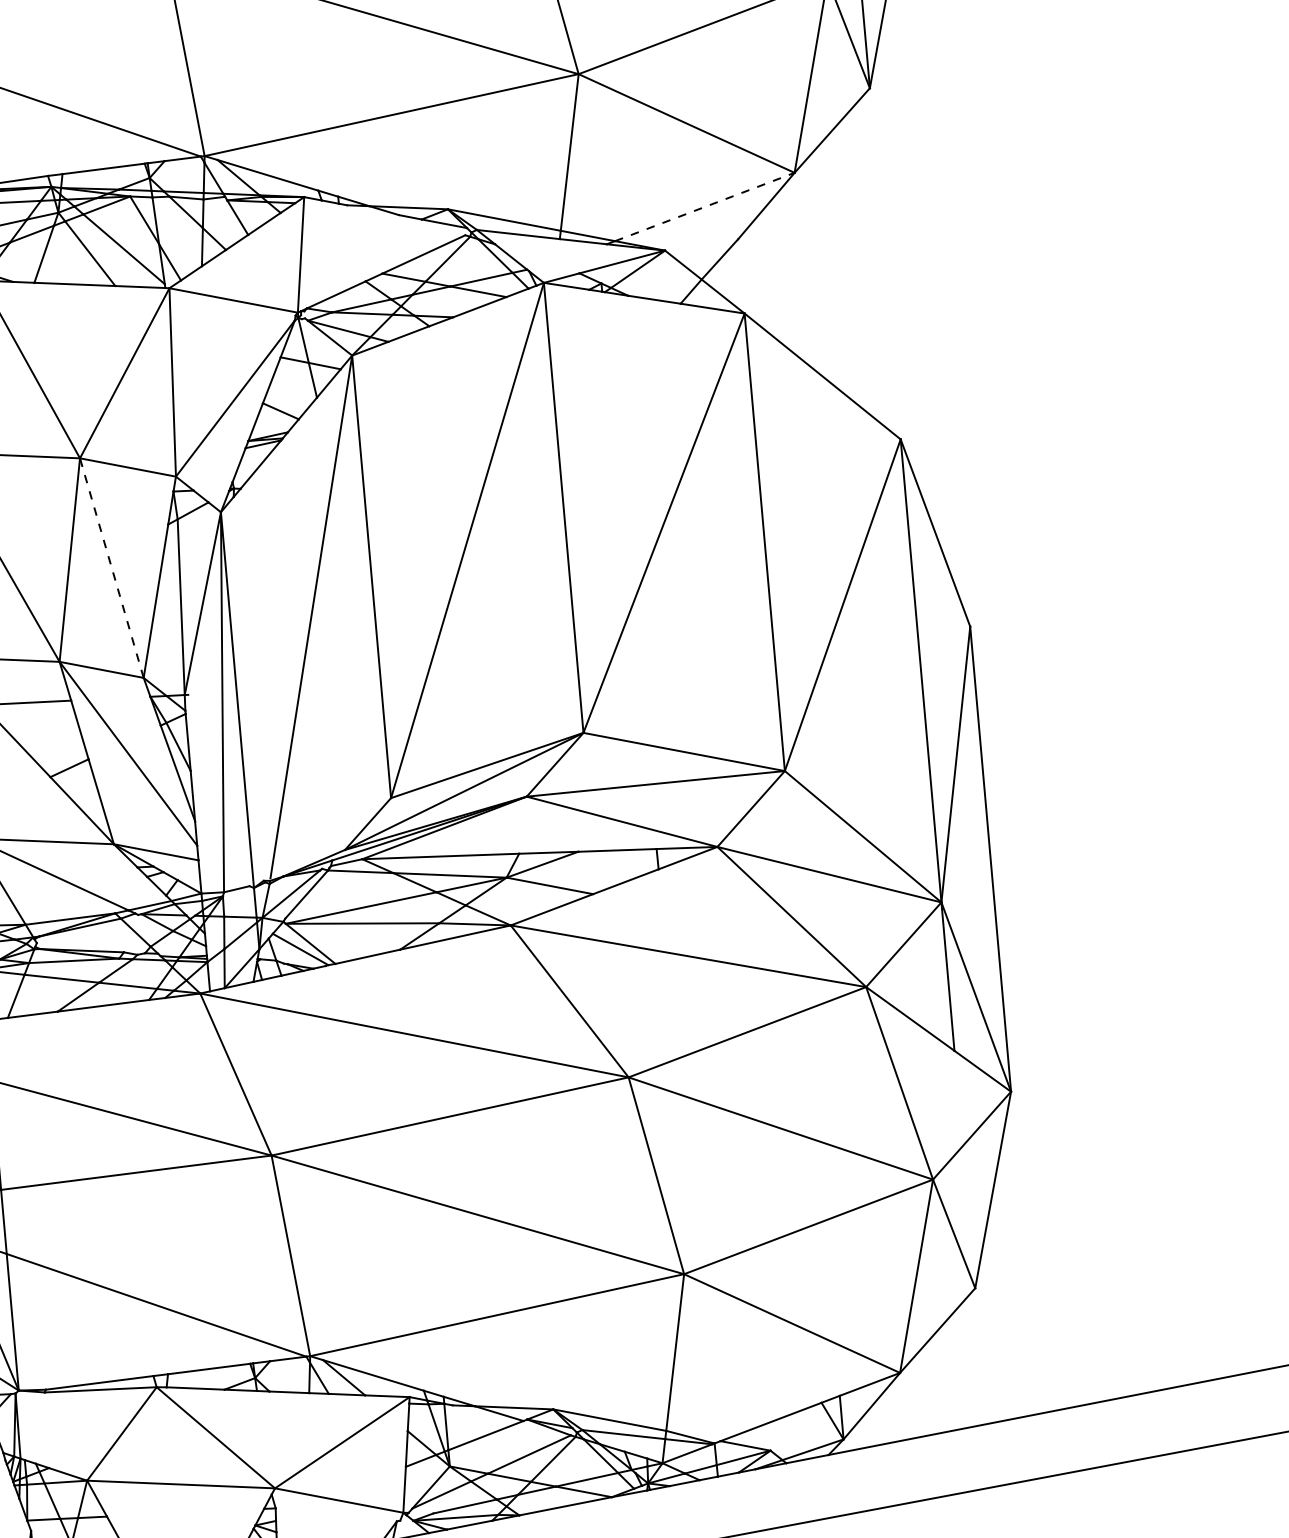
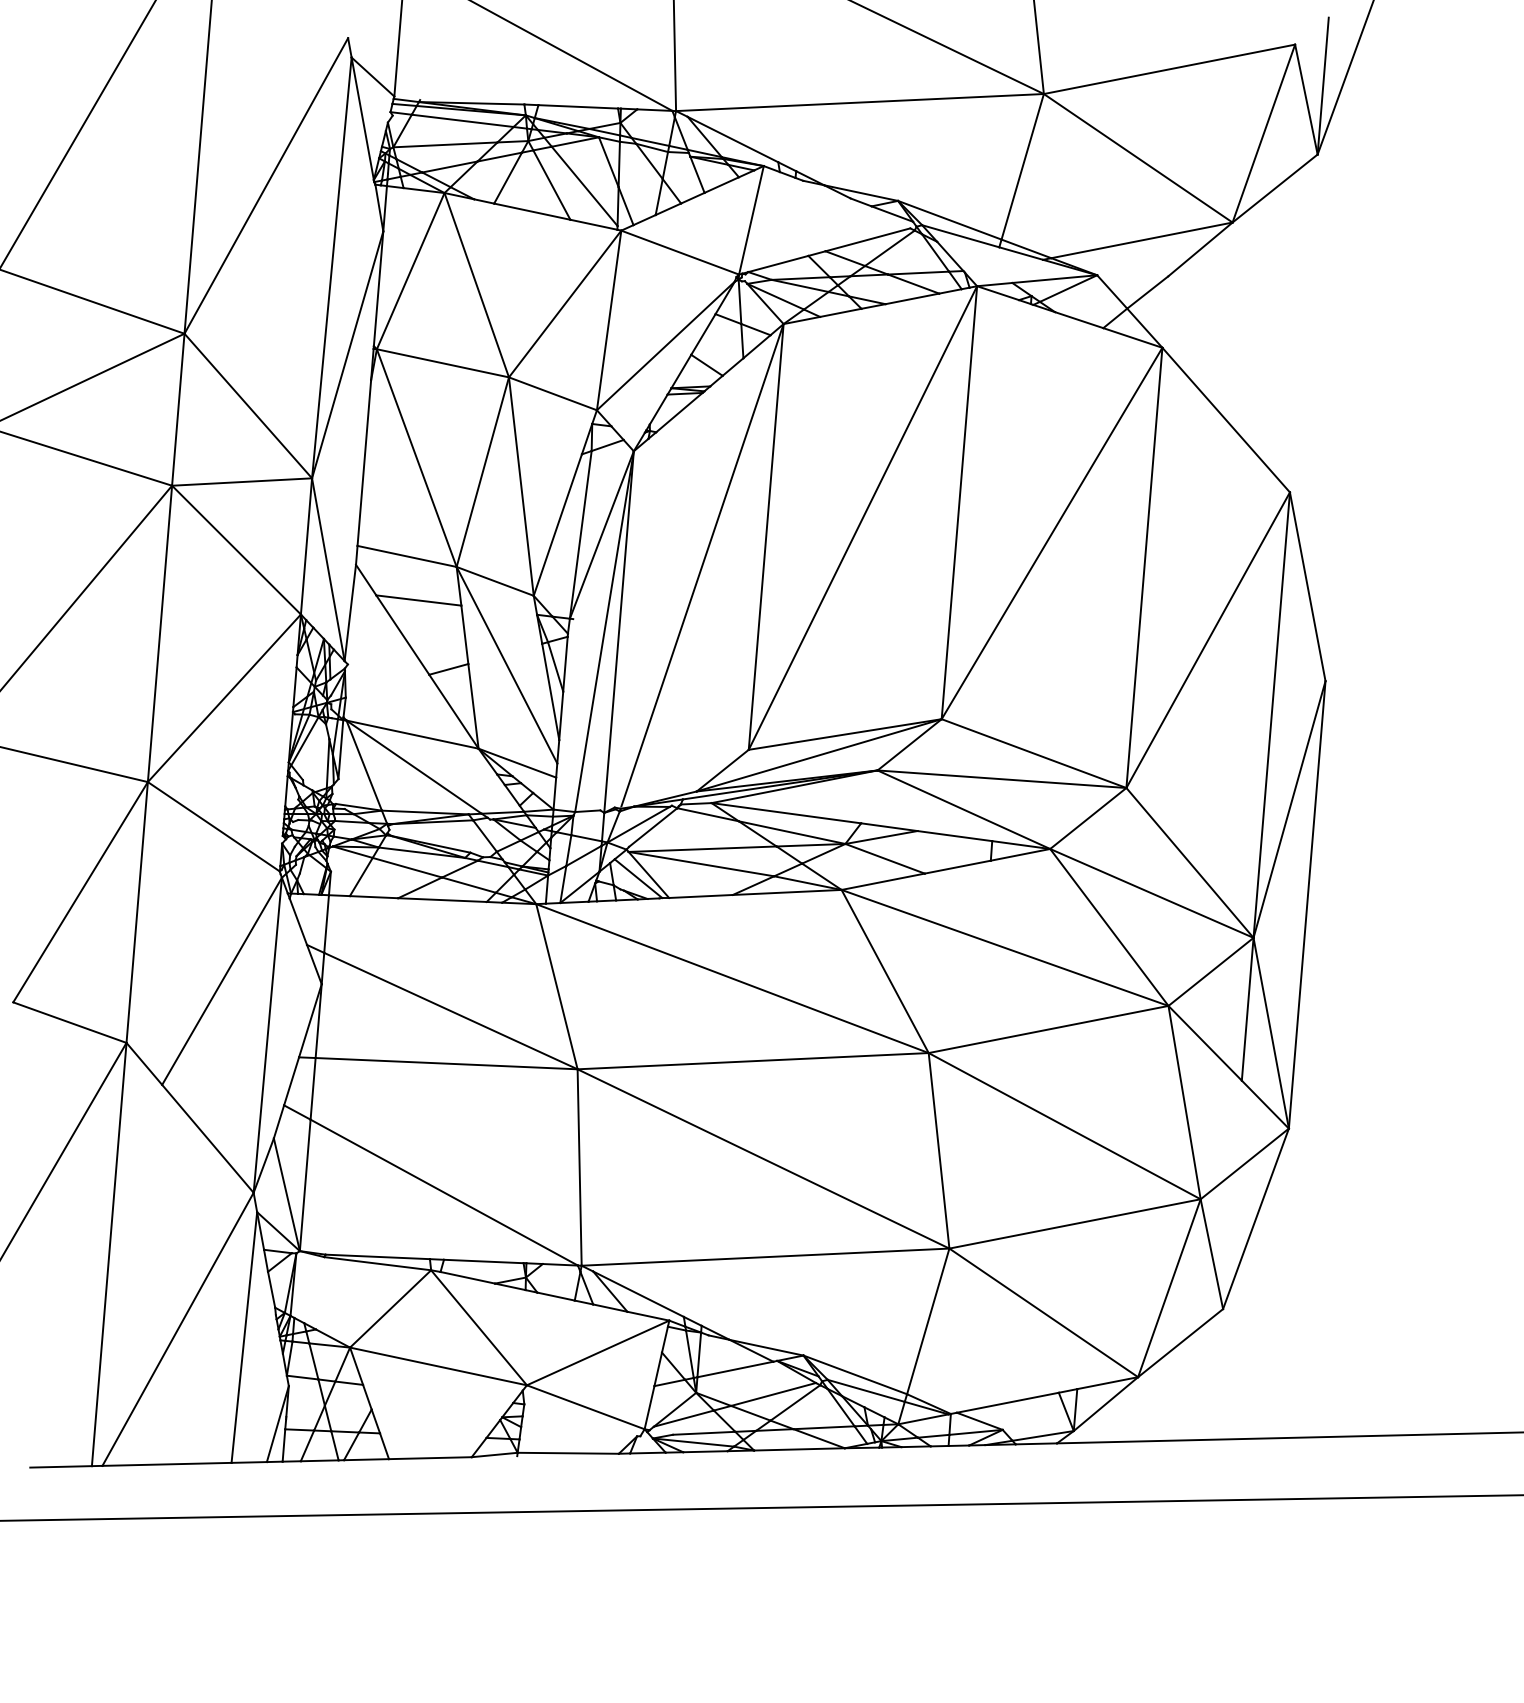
line: (705, 207) -> (1142, 240), dashed -> solid
line: (111, 568) -> (521, 486), dashed -> solid

